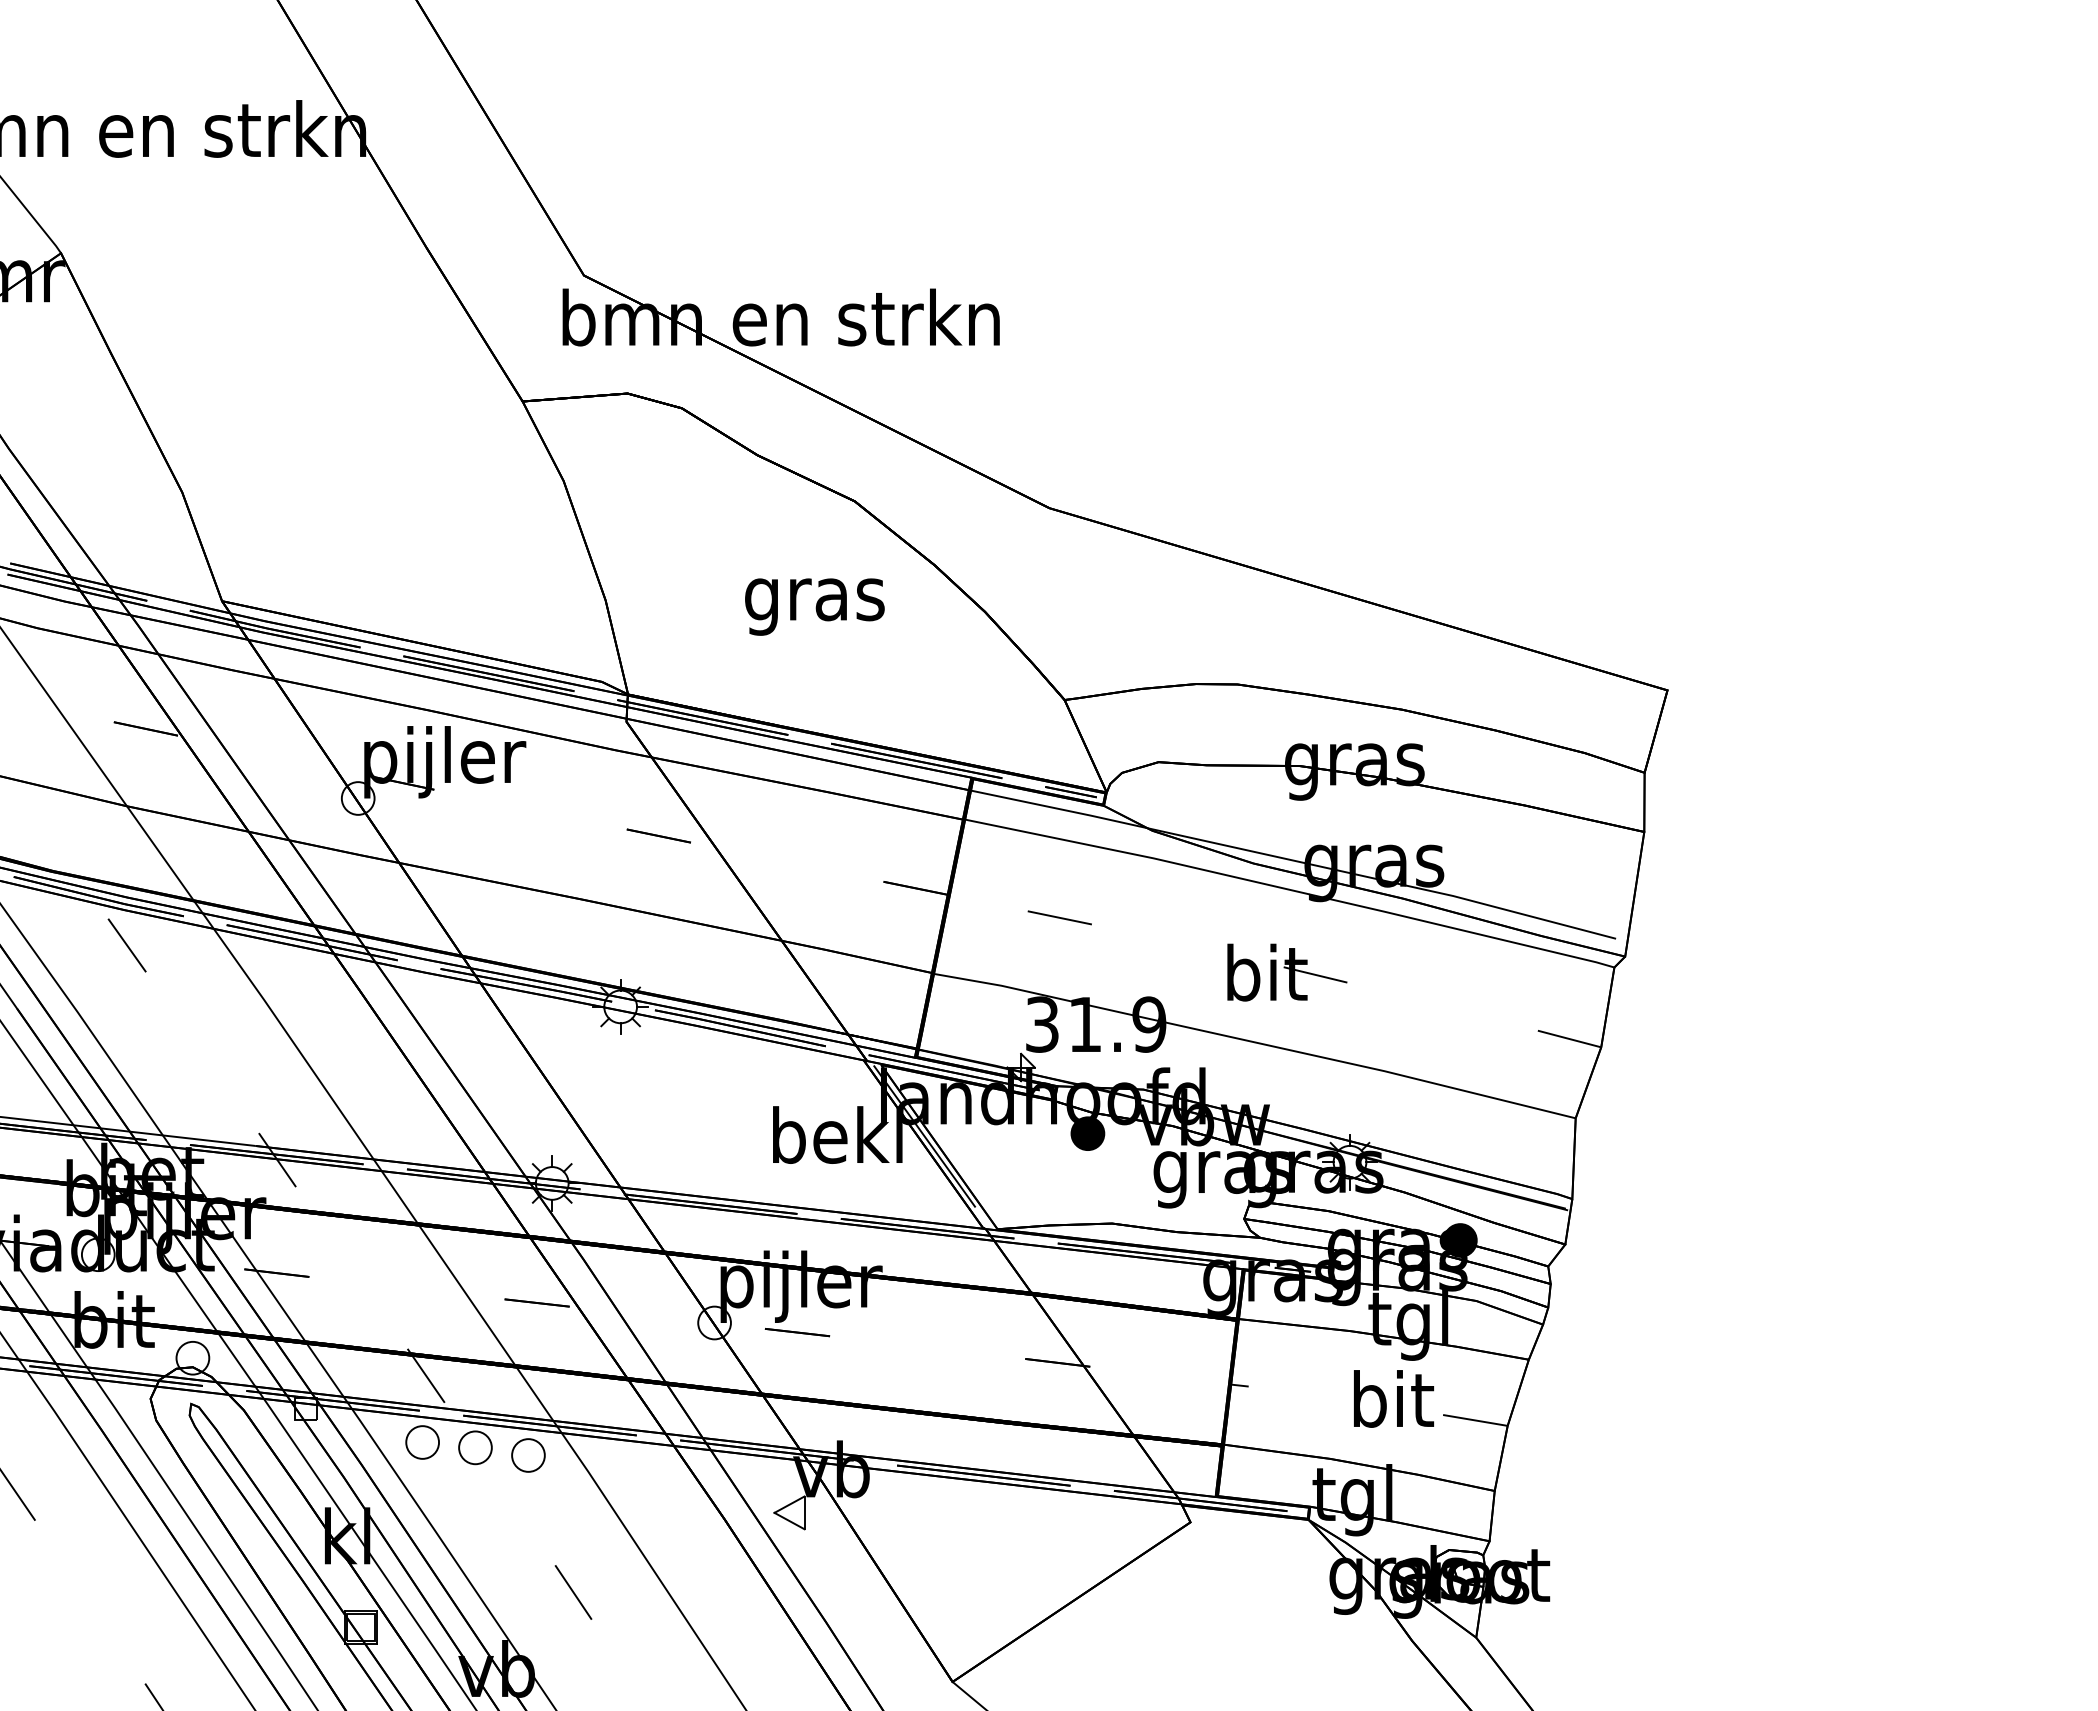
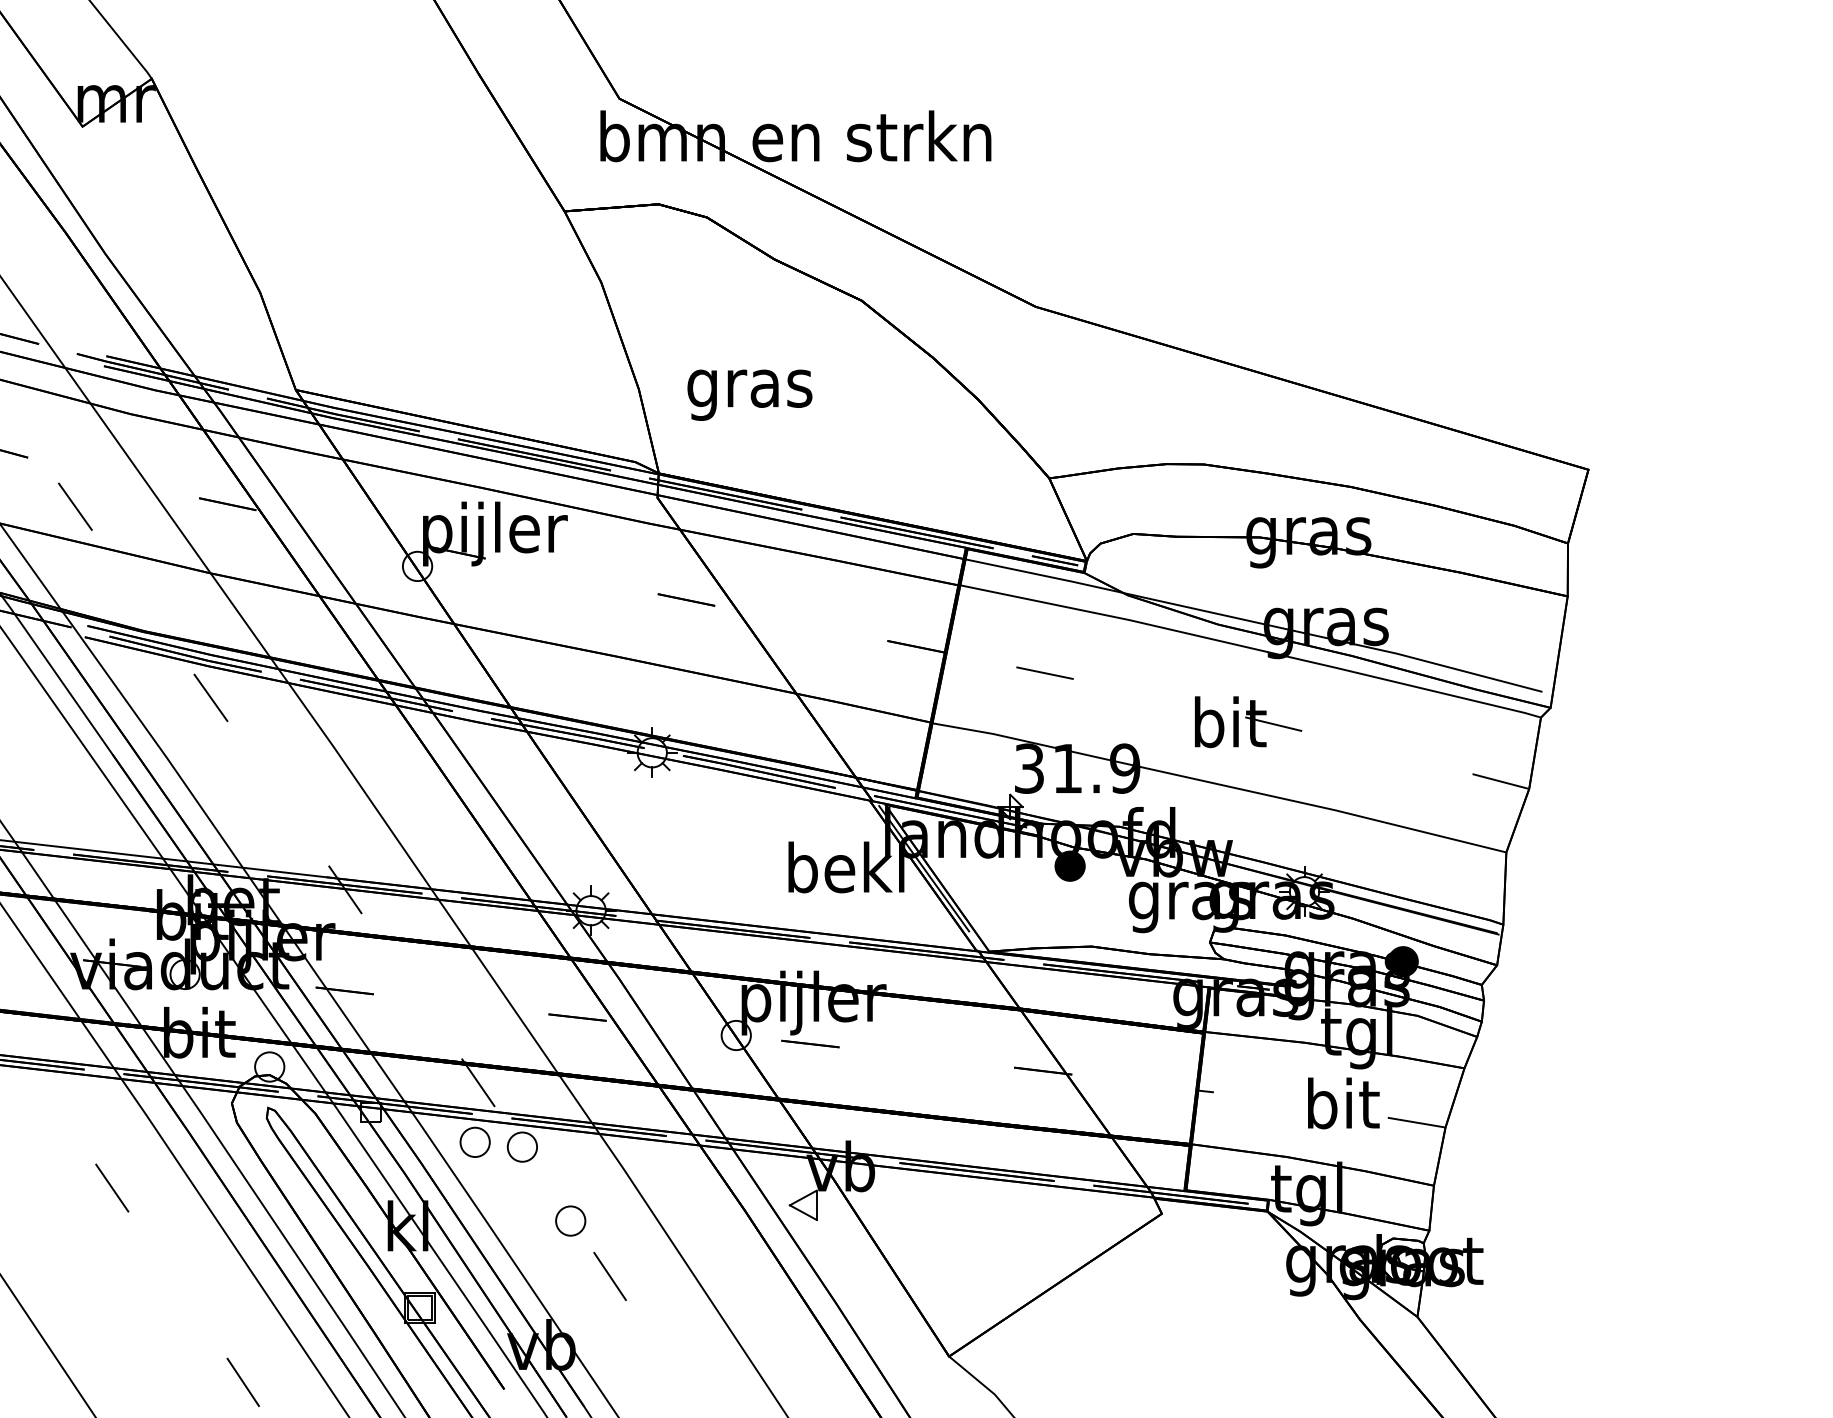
text: (814, 606) -> (749, 394), moved
part: (528, 1455) -> (570, 1221), moved

